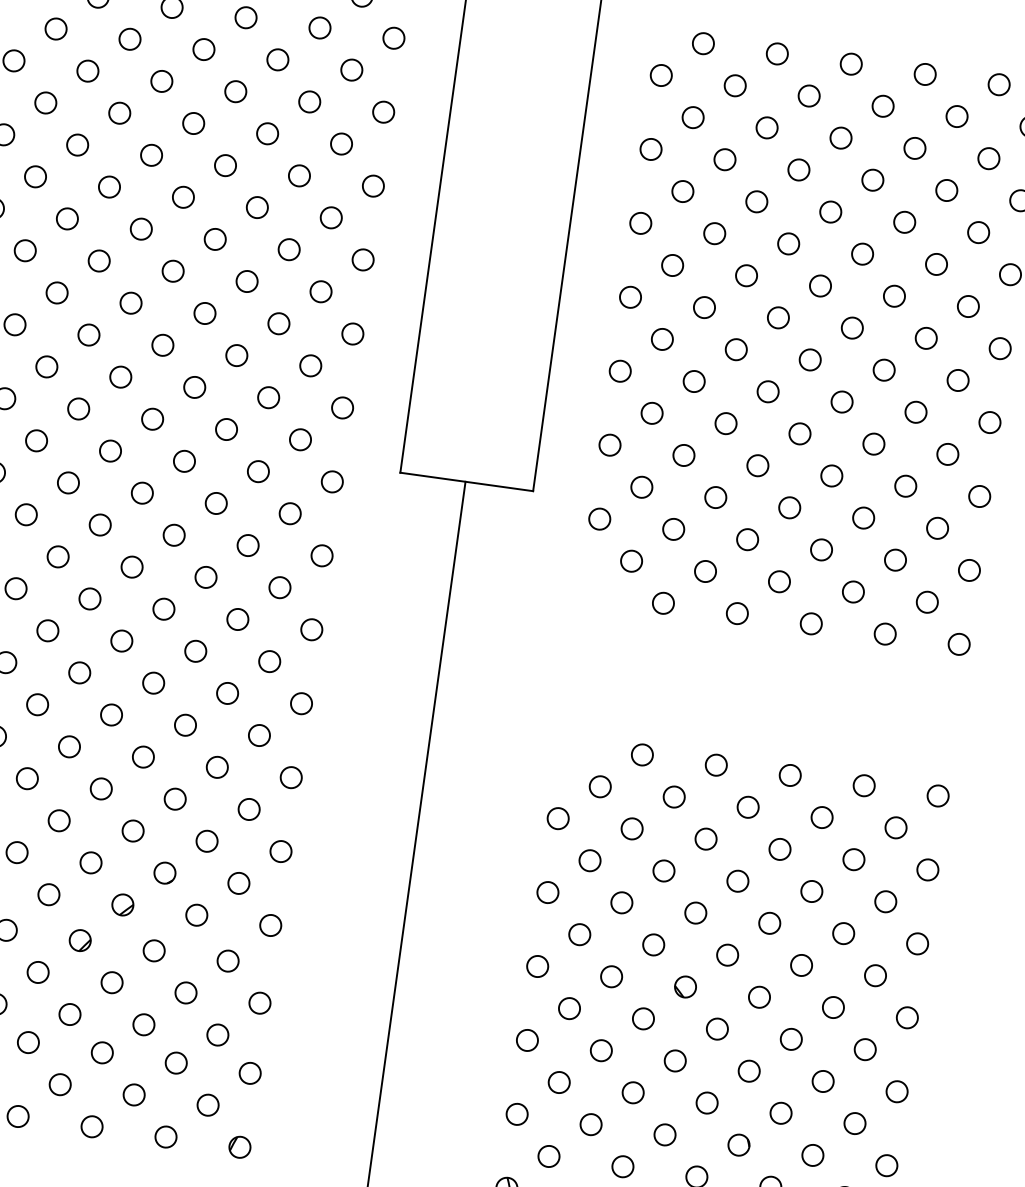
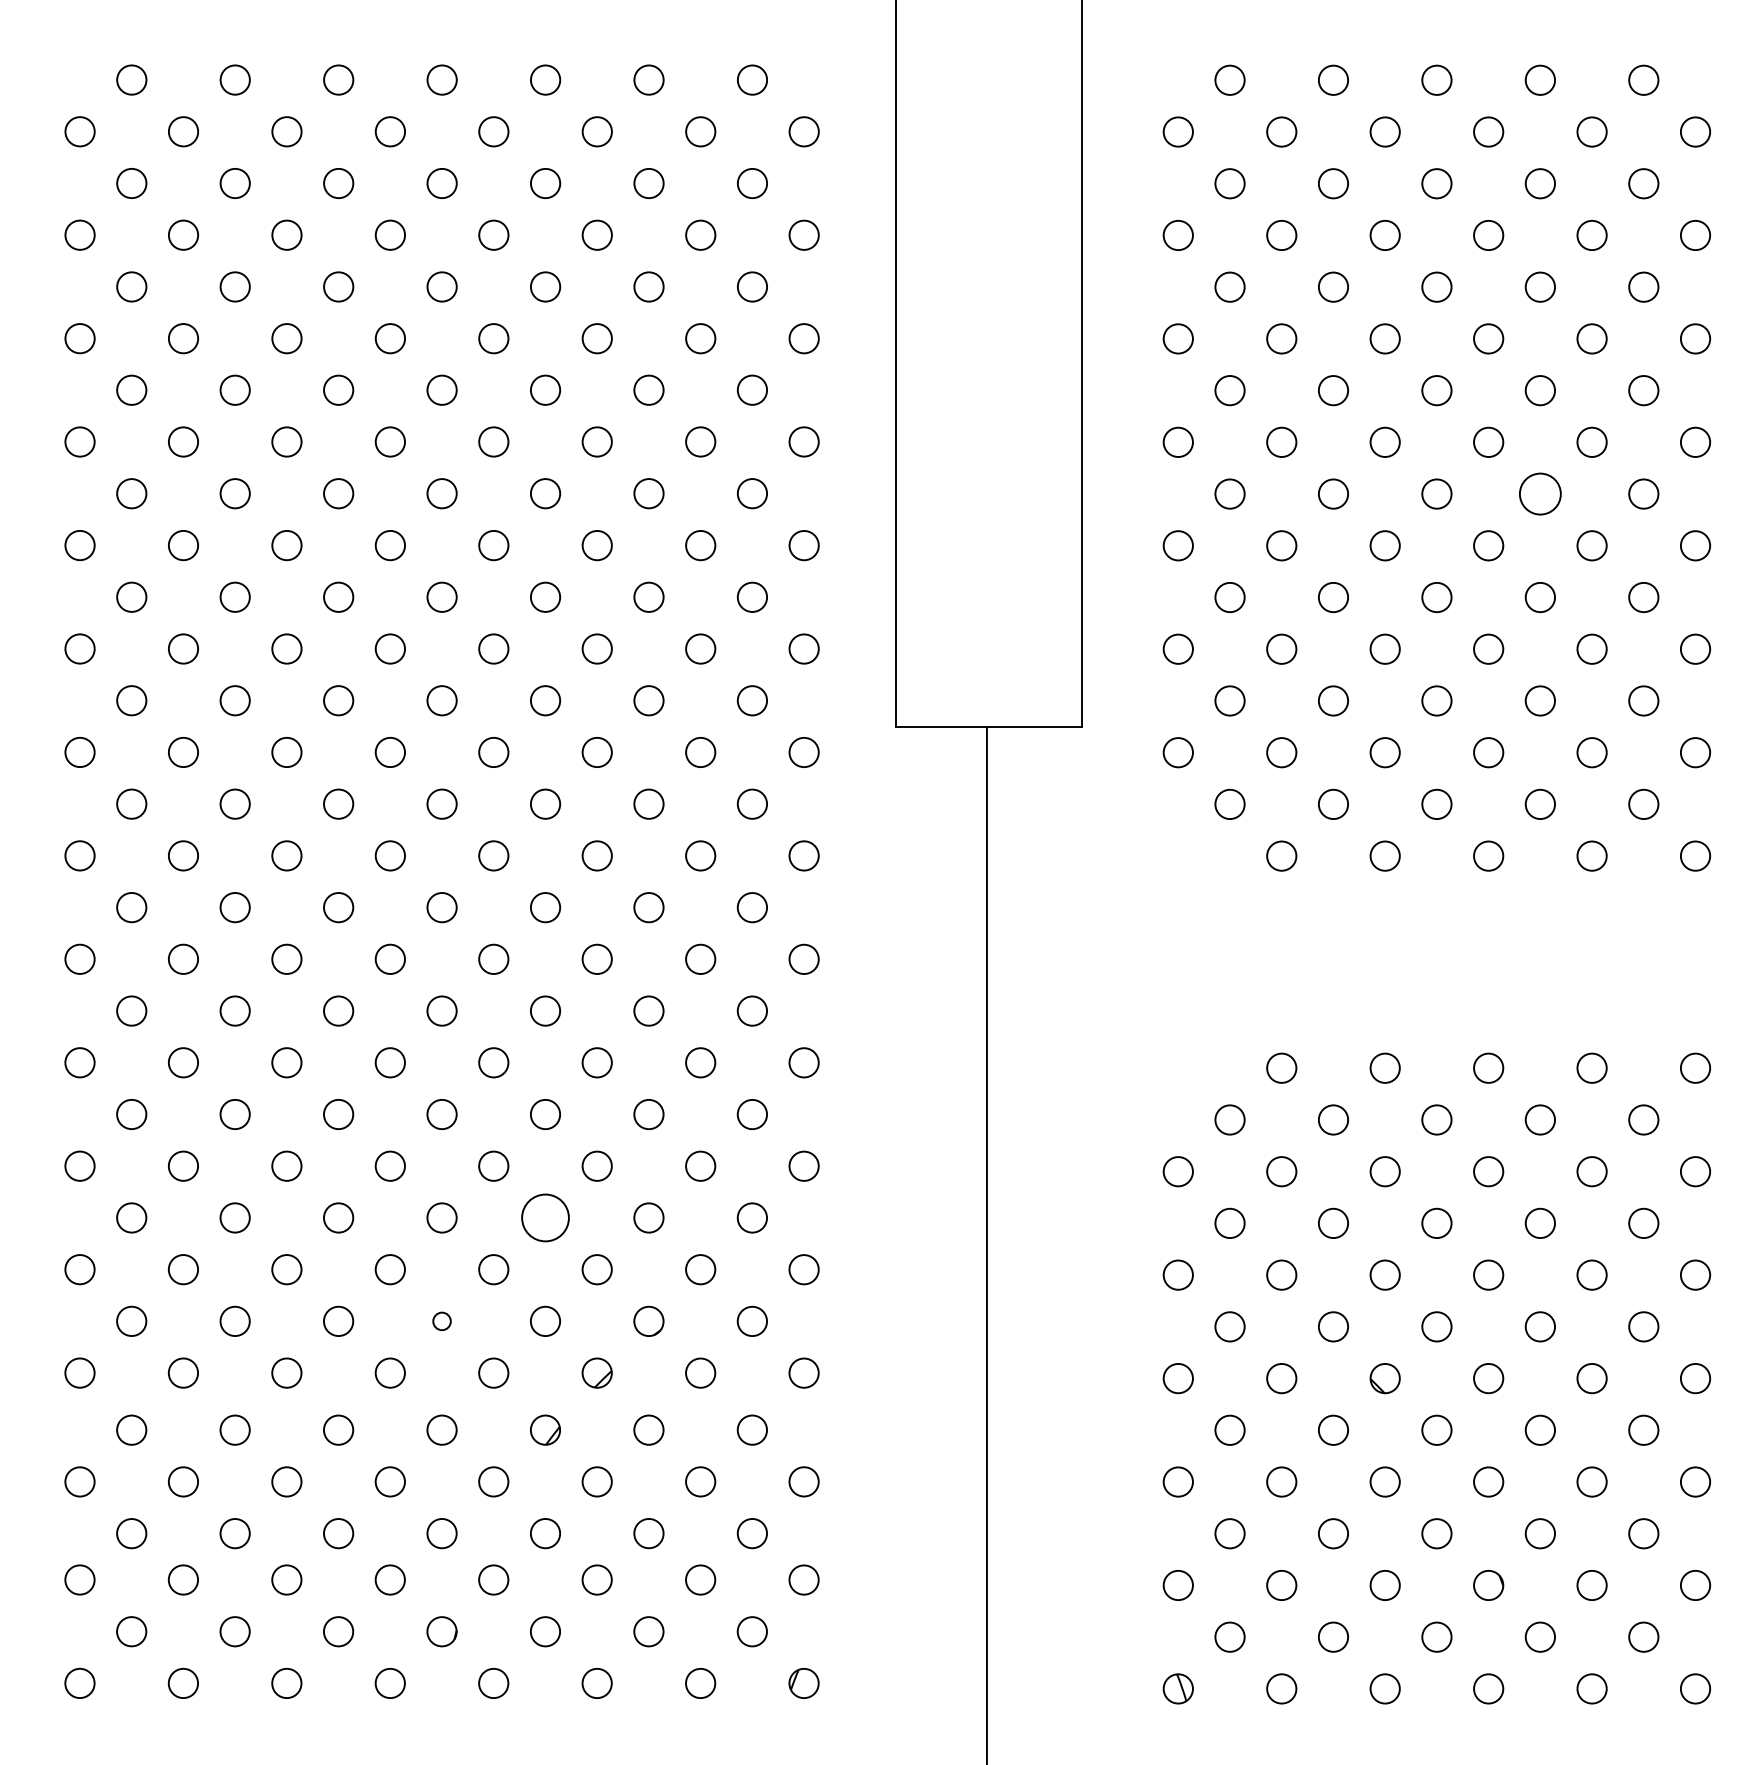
circle: (884, 369) -> (1540, 493), size x1.4
circle: (101, 788) -> (545, 1217), size x1.6
circle: (16, 852) -> (441, 1321), size x0.6

